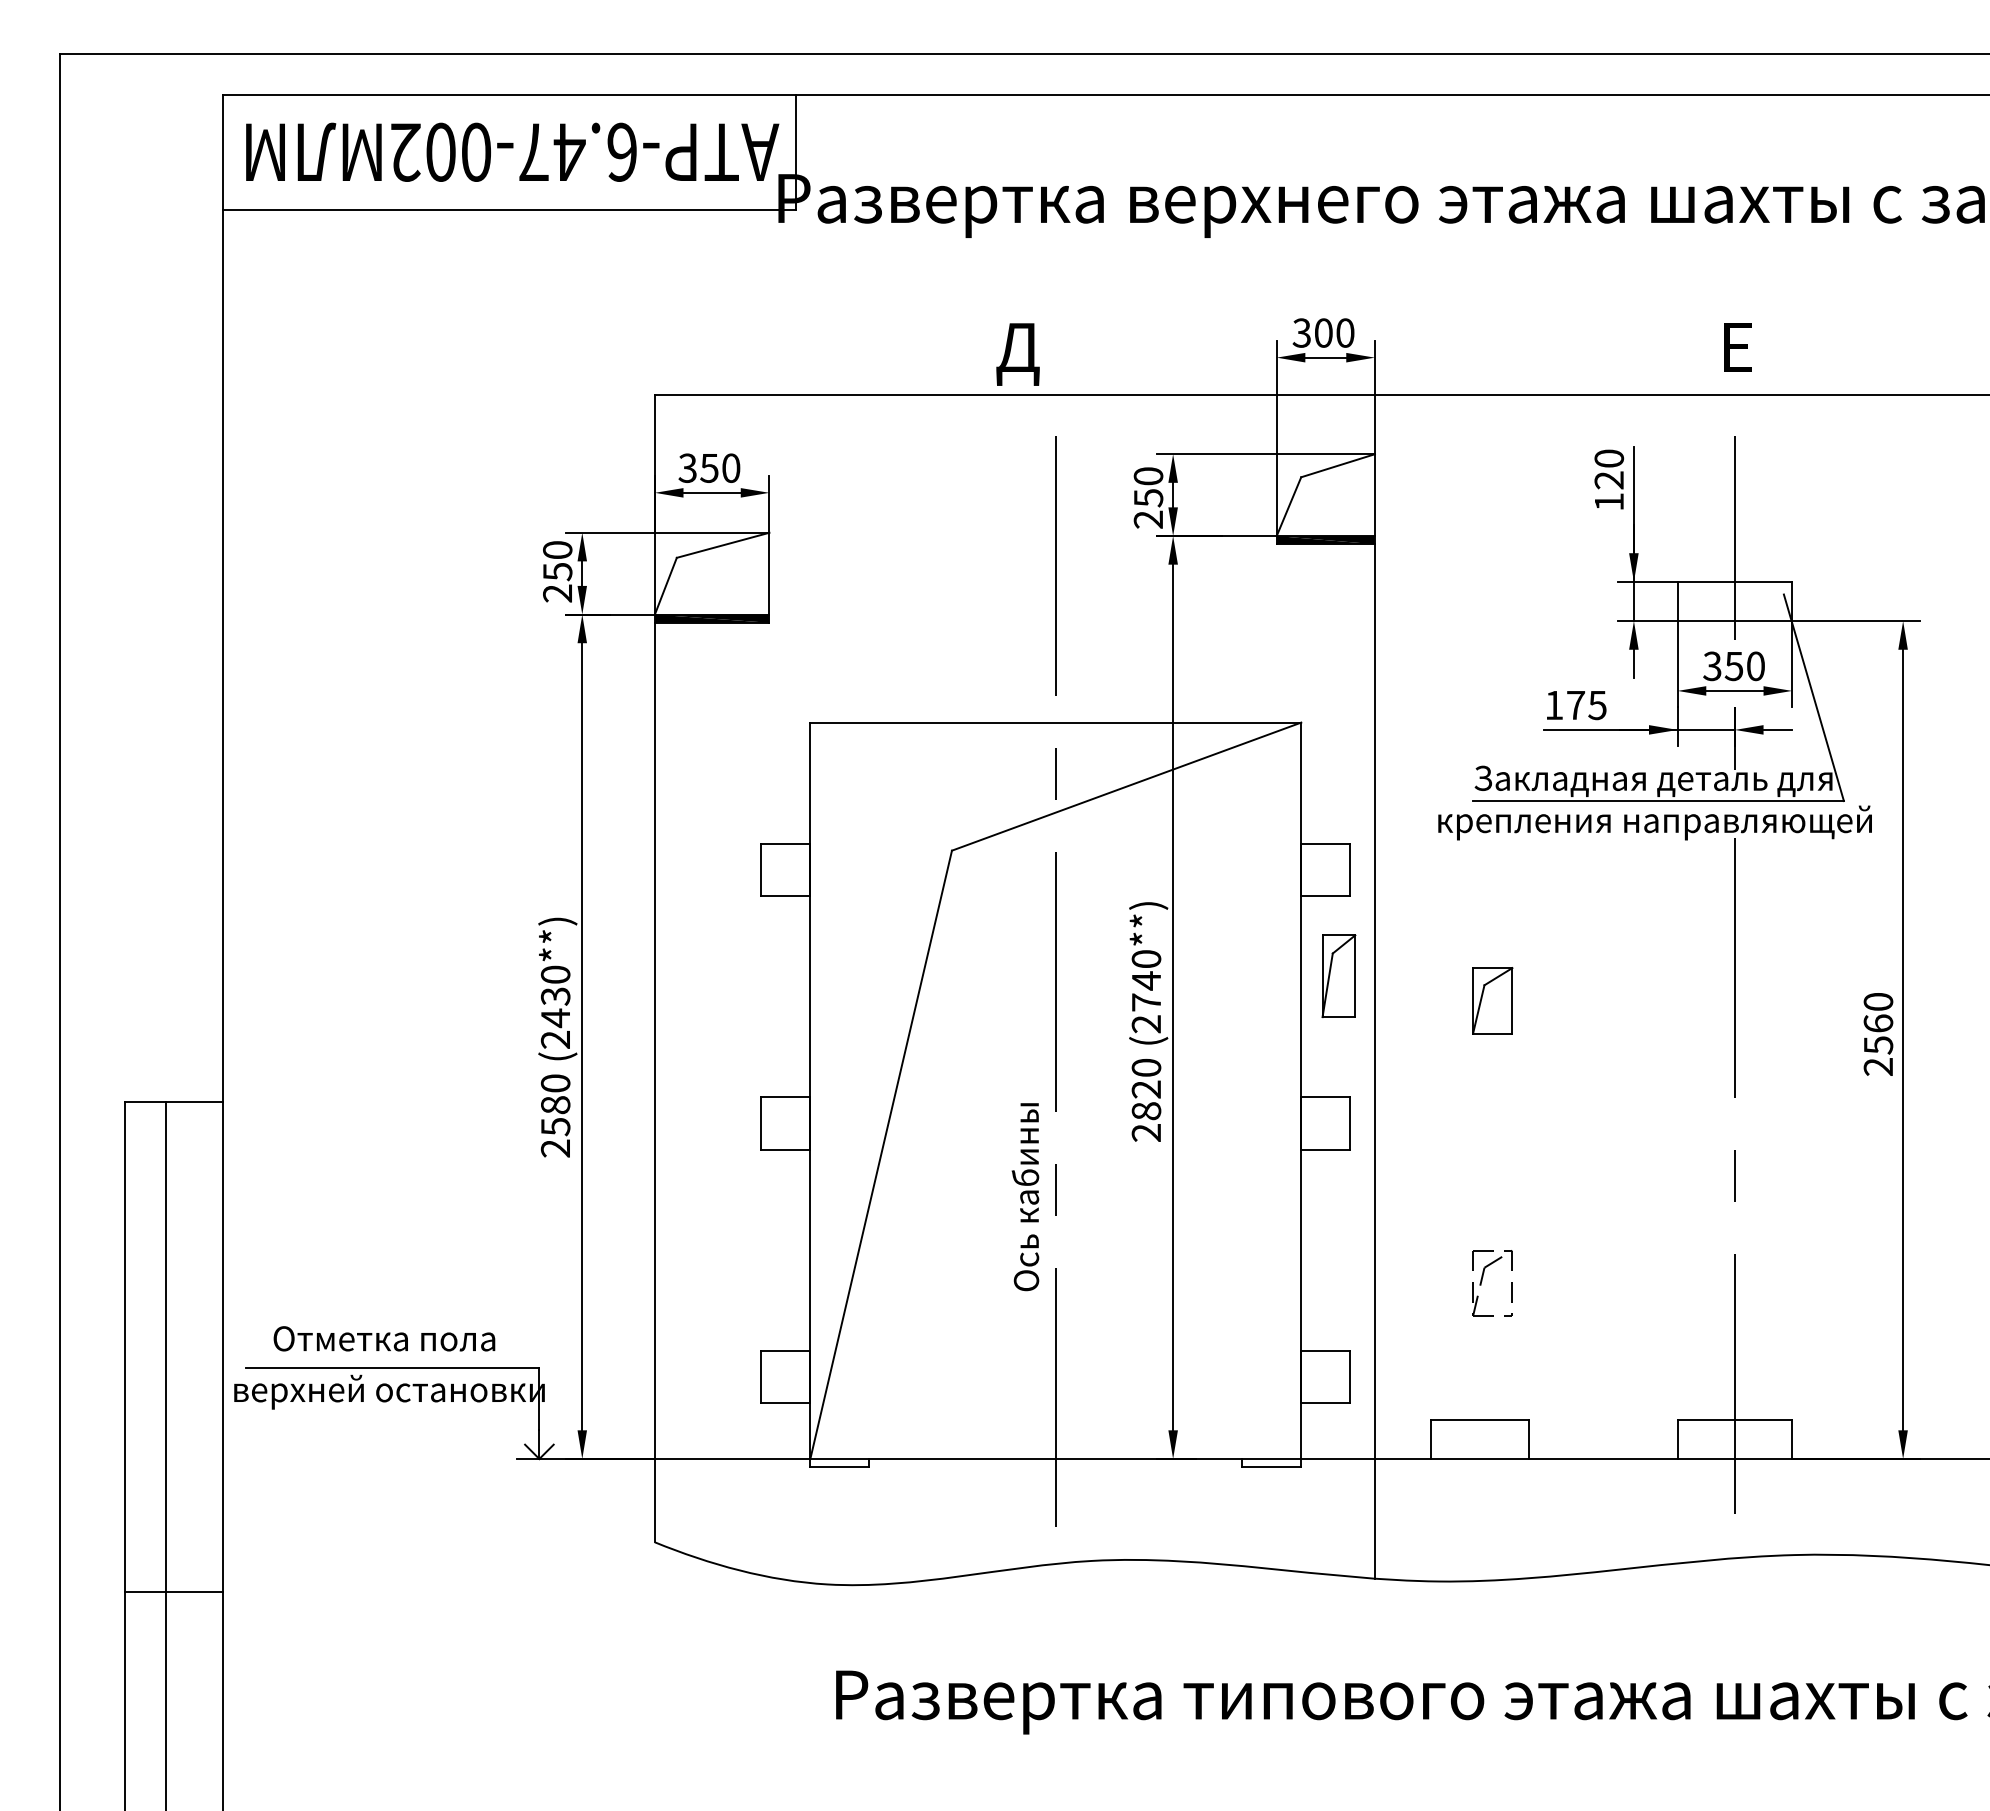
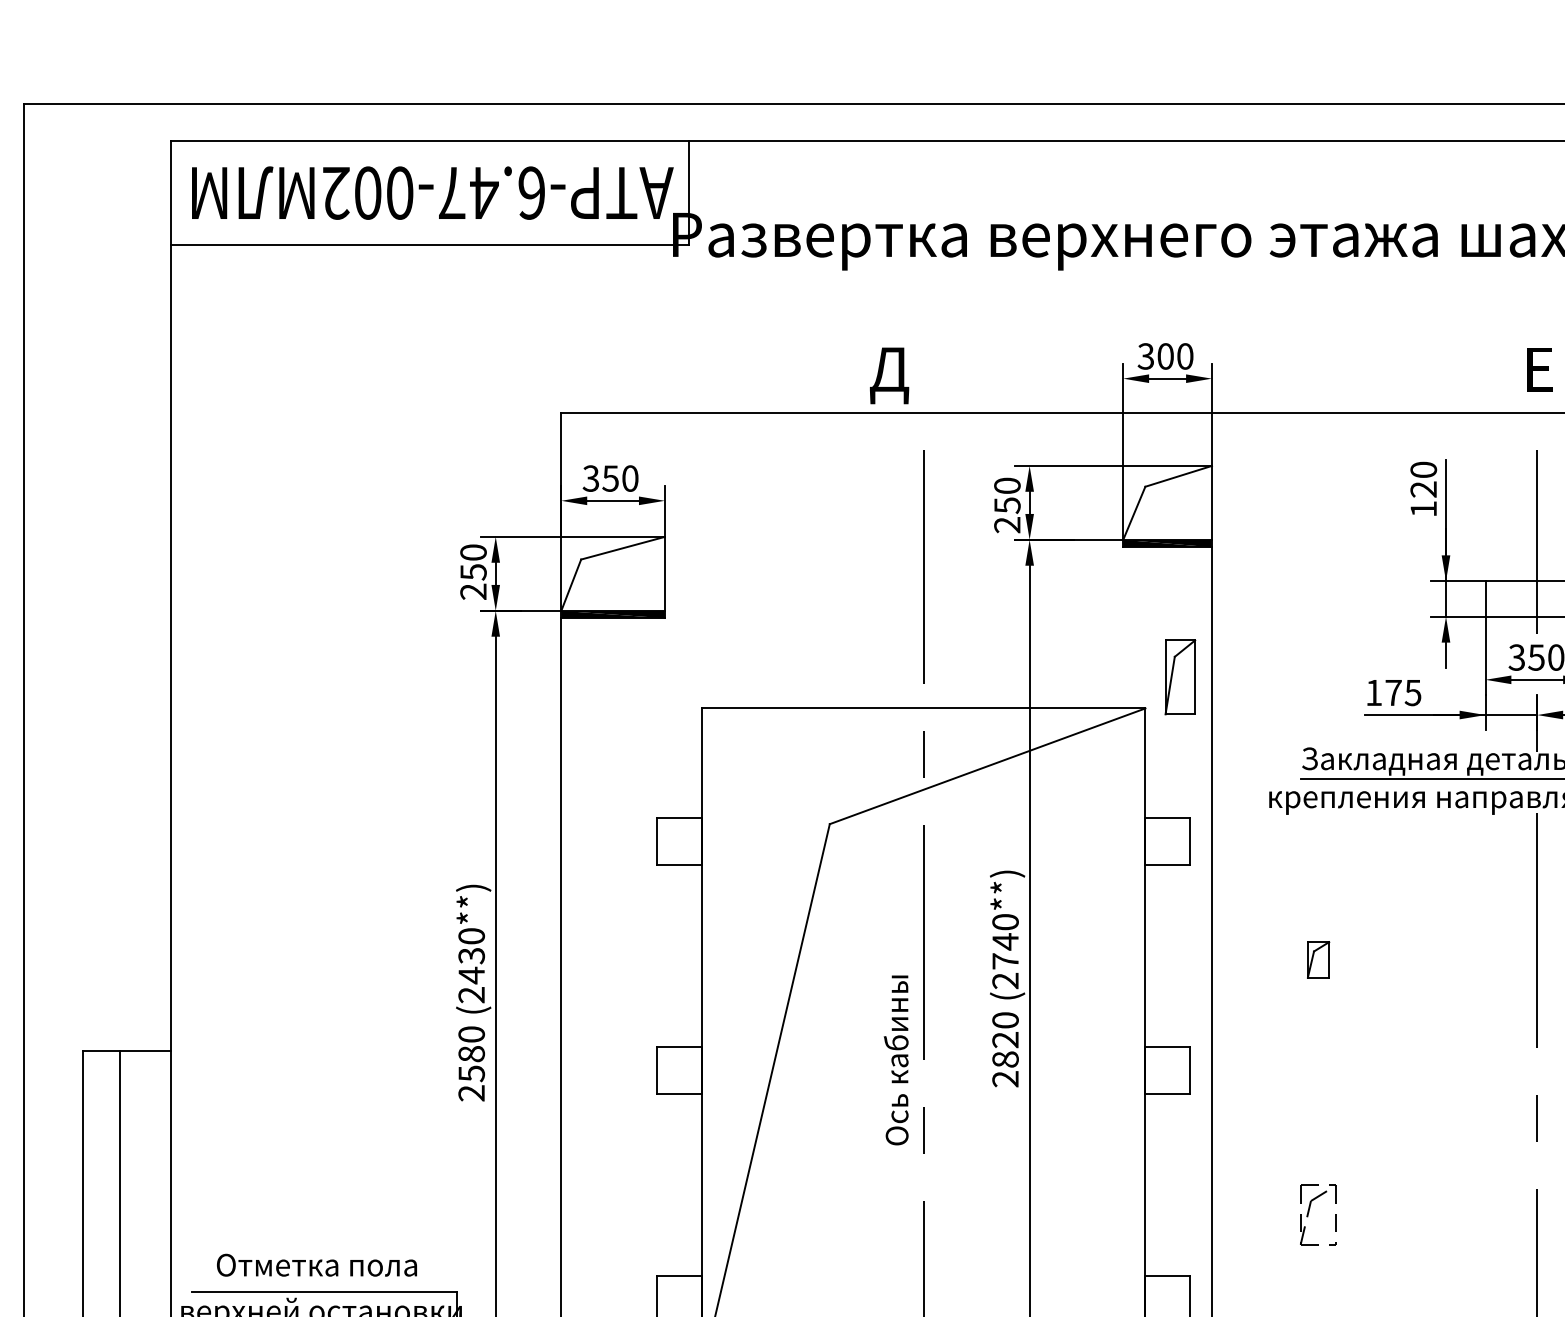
part: (1338, 975) -> (1179, 676), moved
part: (1492, 1000) -> (1318, 959), size x0.6
text: (1025, 1197) -> (896, 1060), moved

